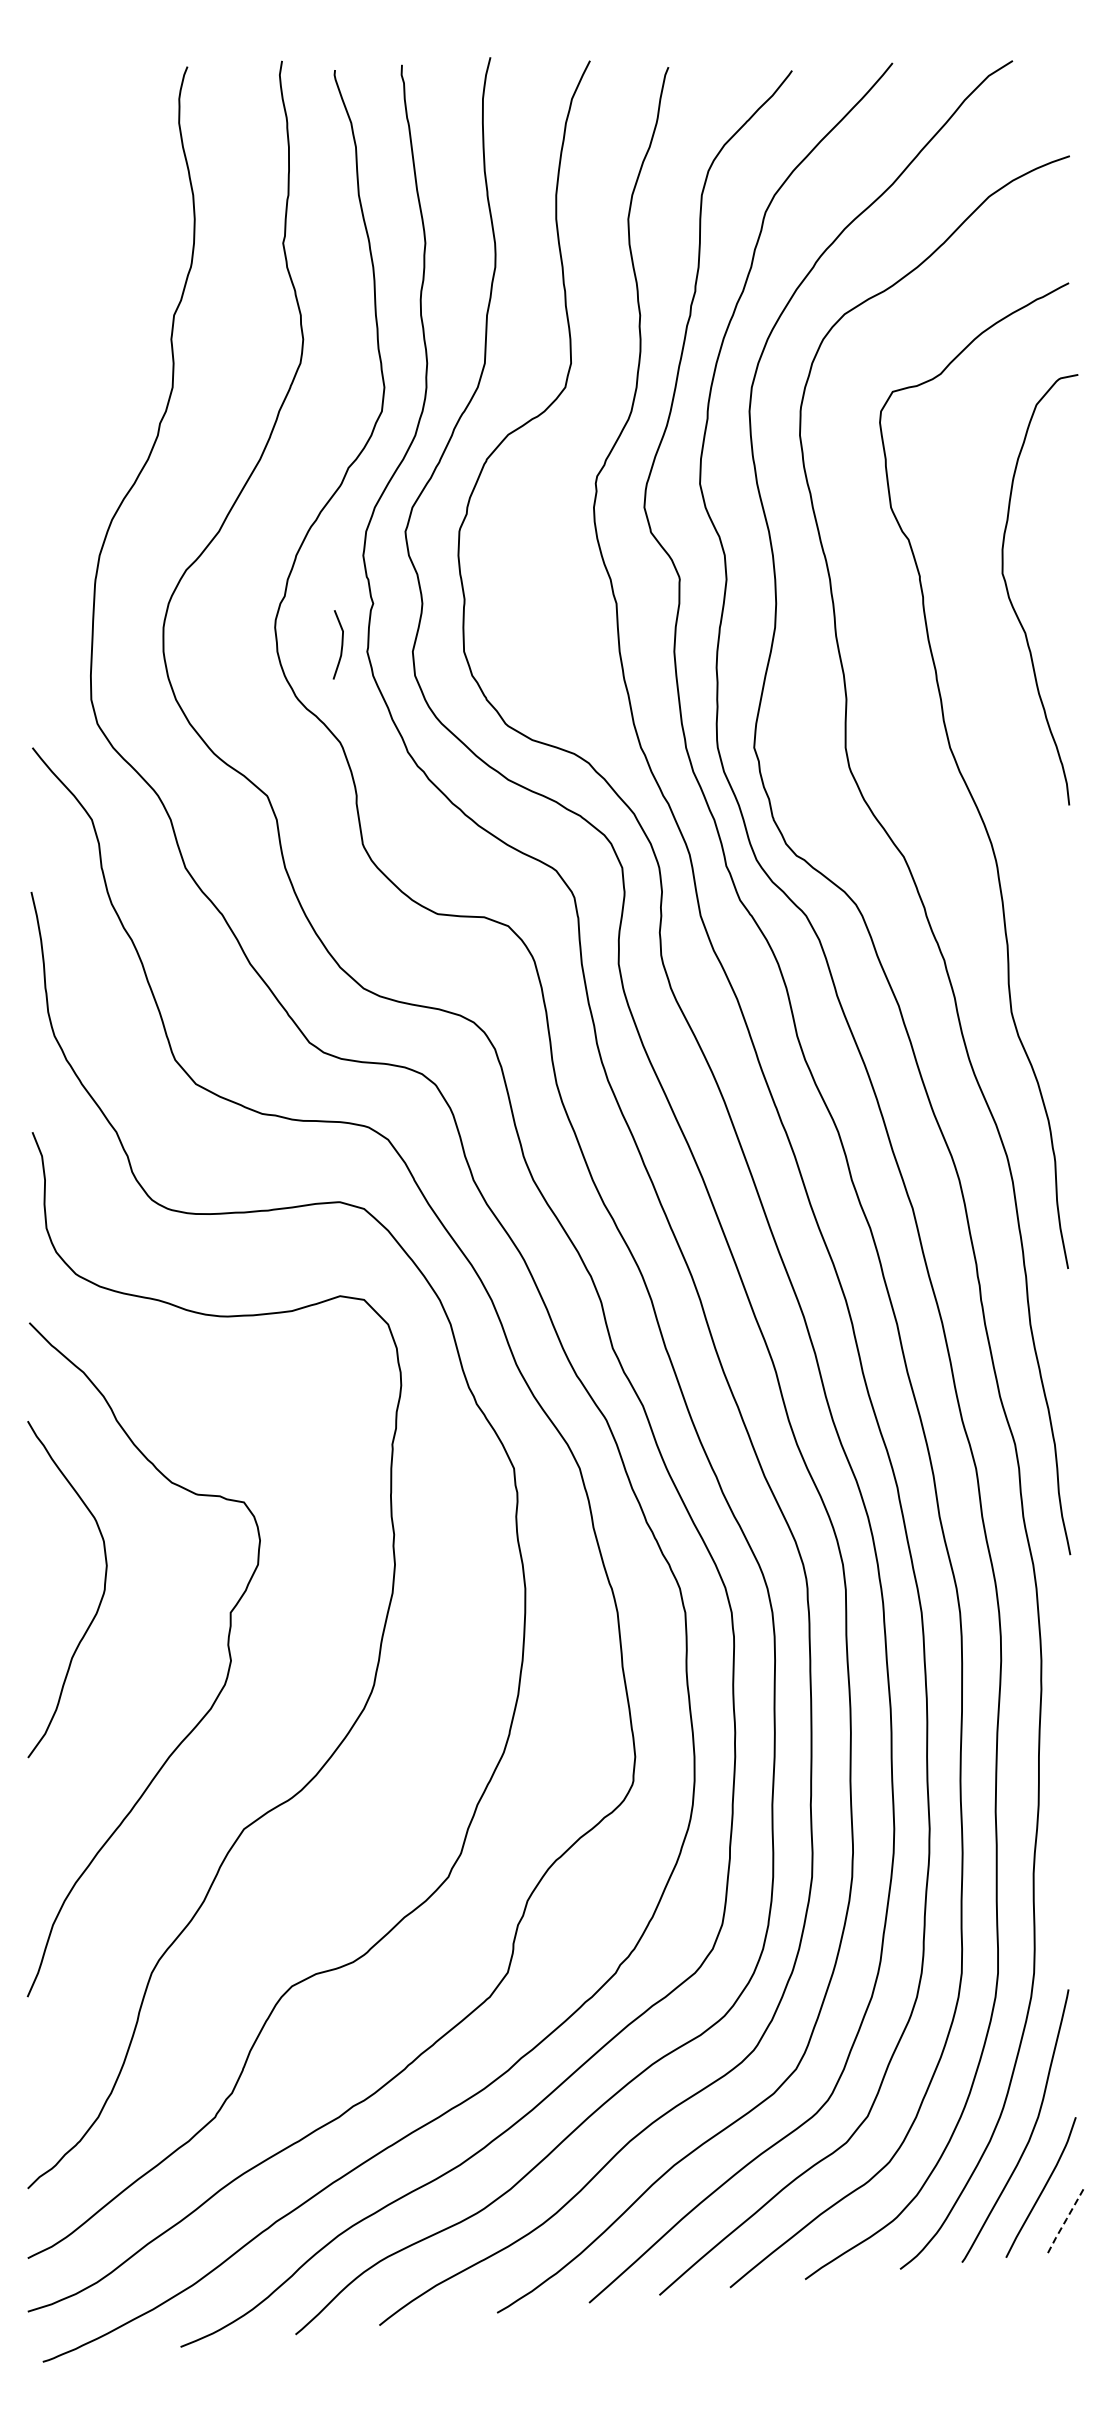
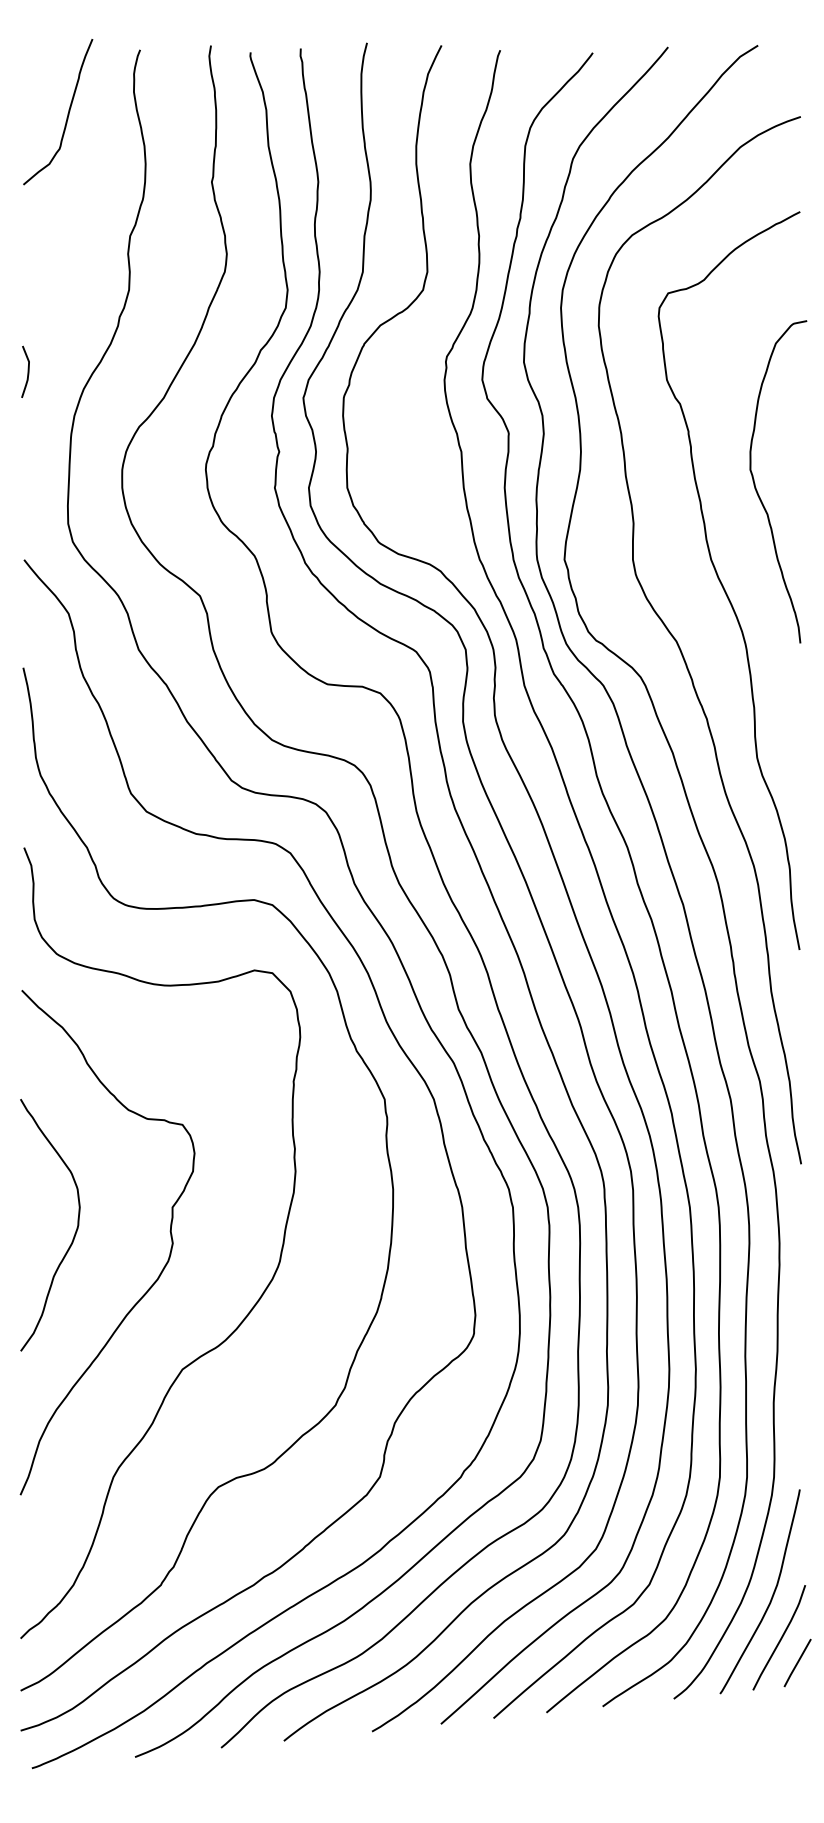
curve: (90, 152) -> (67, 114), added
curve: (1011, 600) -> (757, 489), moved
curve: (341, 644) -> (27, 371), moved
curve: (100, 1599) -> (75, 1232), moved
line: (1065, 2221) -> (797, 1663), dashed -> solid

